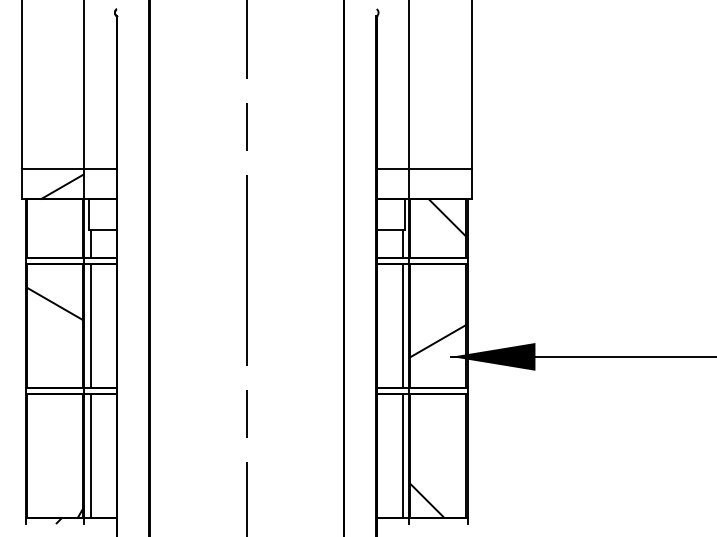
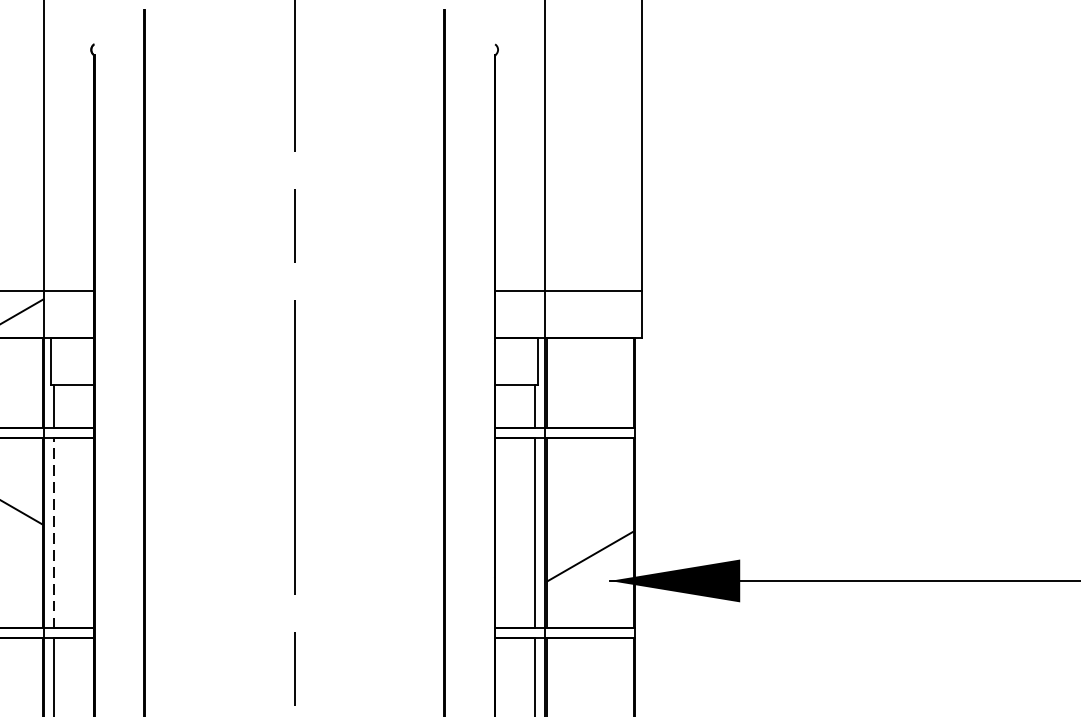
hatch: (447, 217) -> (604, 365), removed
line: (90, 325) -> (53, 532), solid -> dashed

